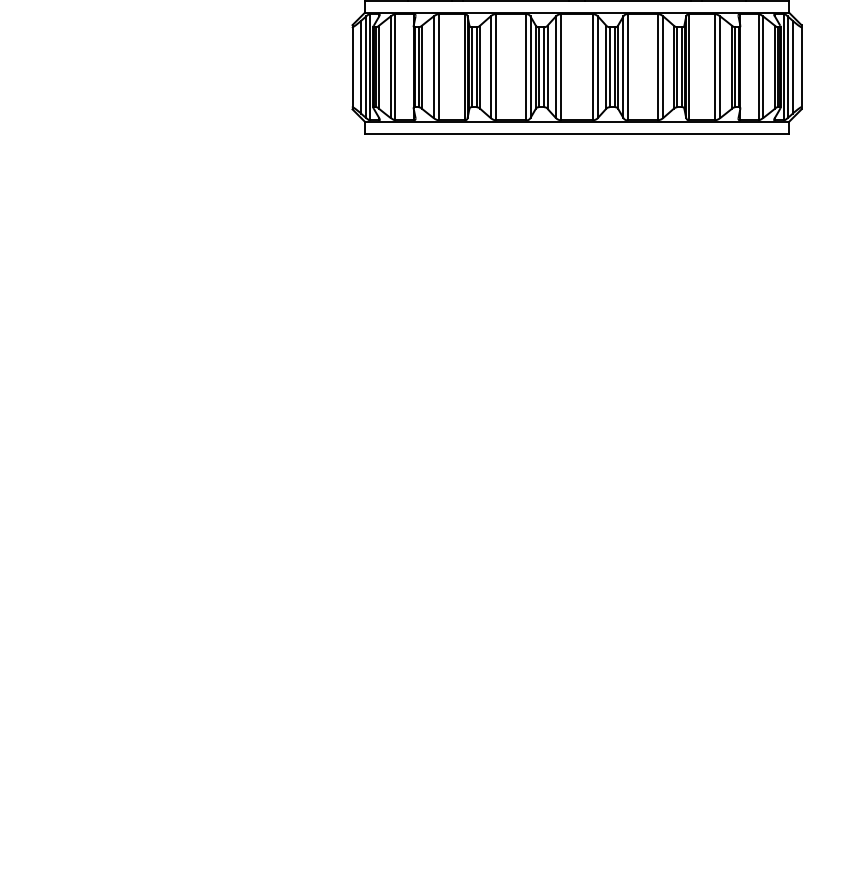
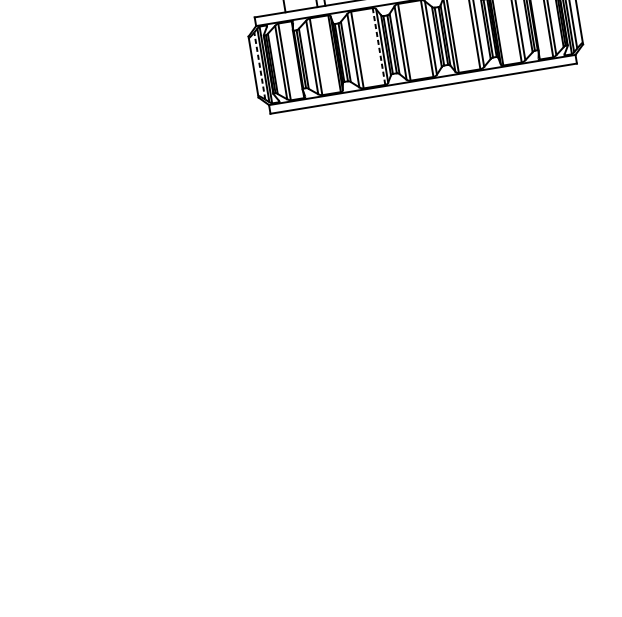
line: (361, 66) -> (259, 65), solid -> dashed
line: (526, 67) -> (379, 46), solid -> dashed

